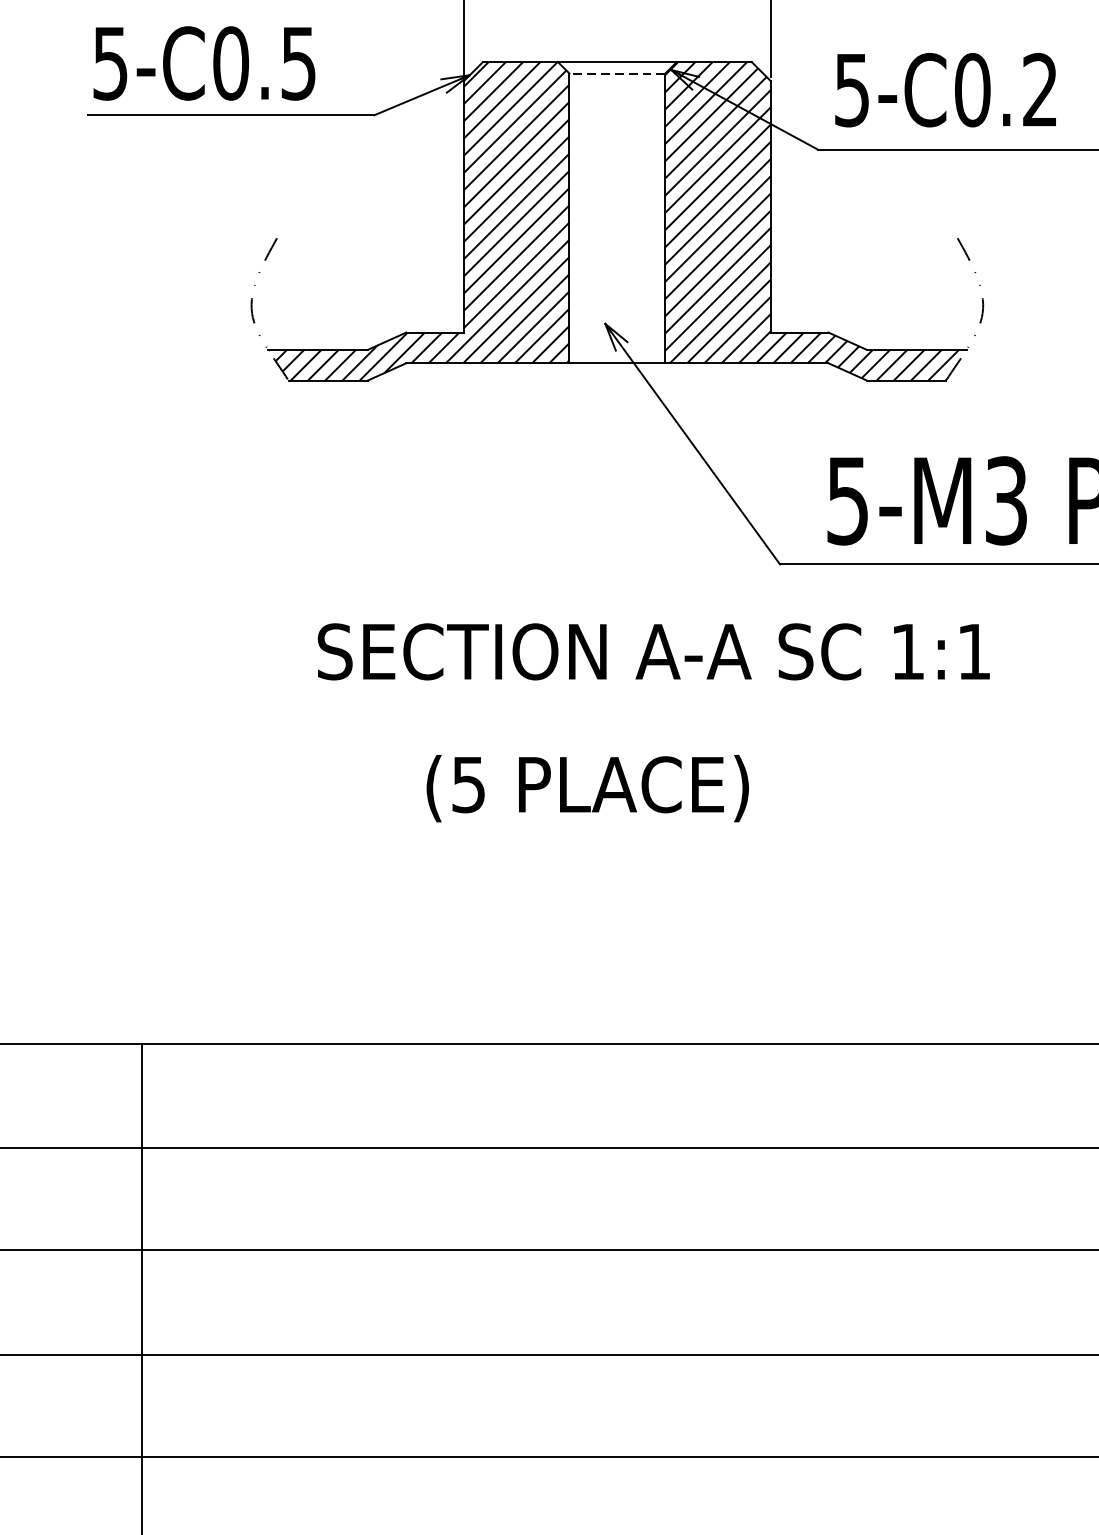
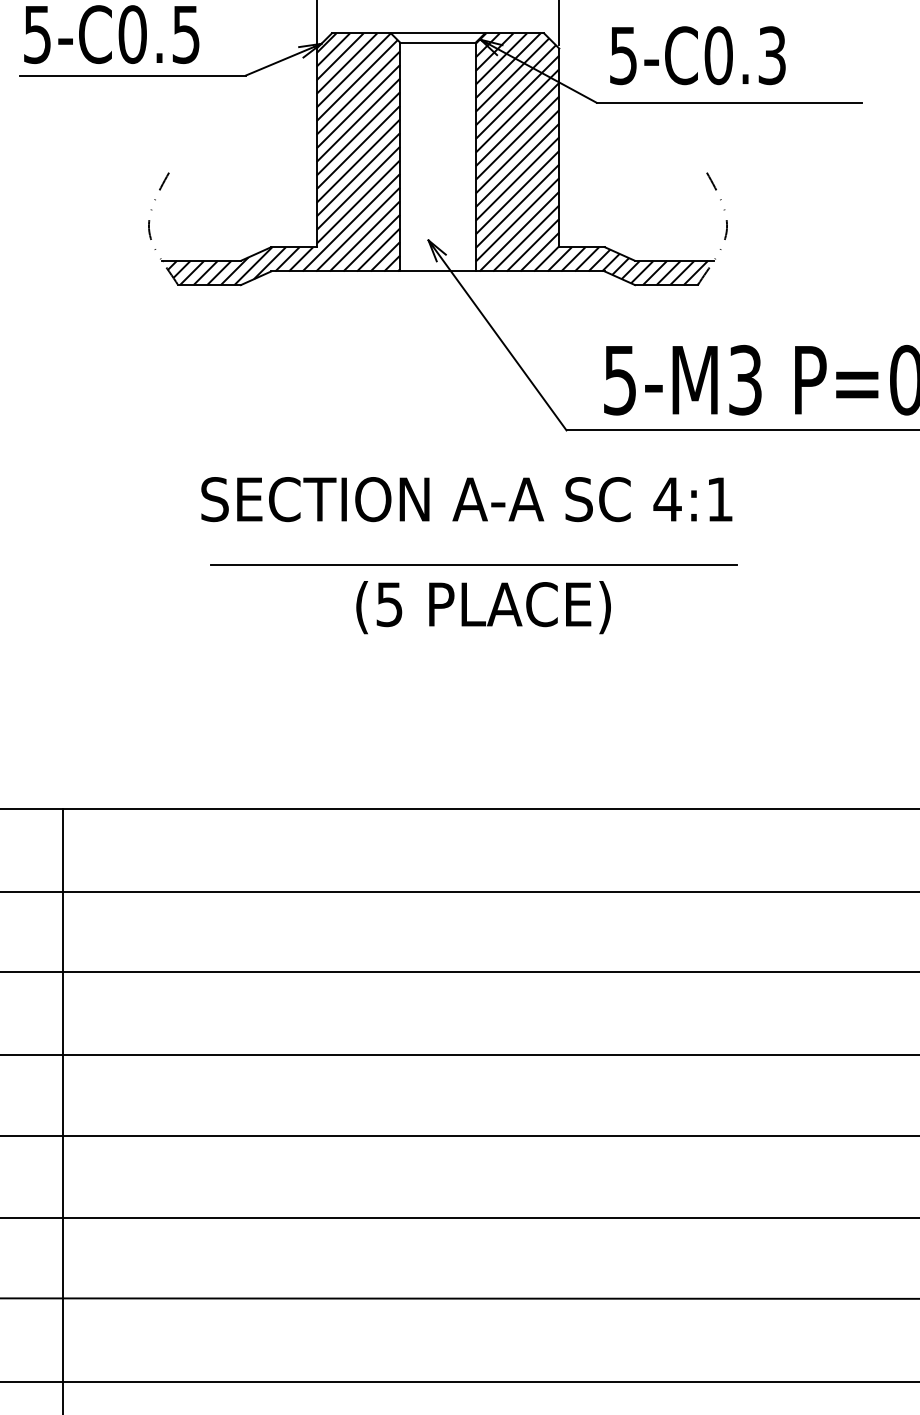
line: (617, 73) -> (438, 42), dashed -> solid
text: (1039, 89) -> (771, 55), 5-C0.2 -> 5-C0.3
text: (907, 651) -> (667, 499), 1:1 -> 4:1
line: (663, 734) -> (474, 564), added
text: (587, 788) -> (483, 607), moved

